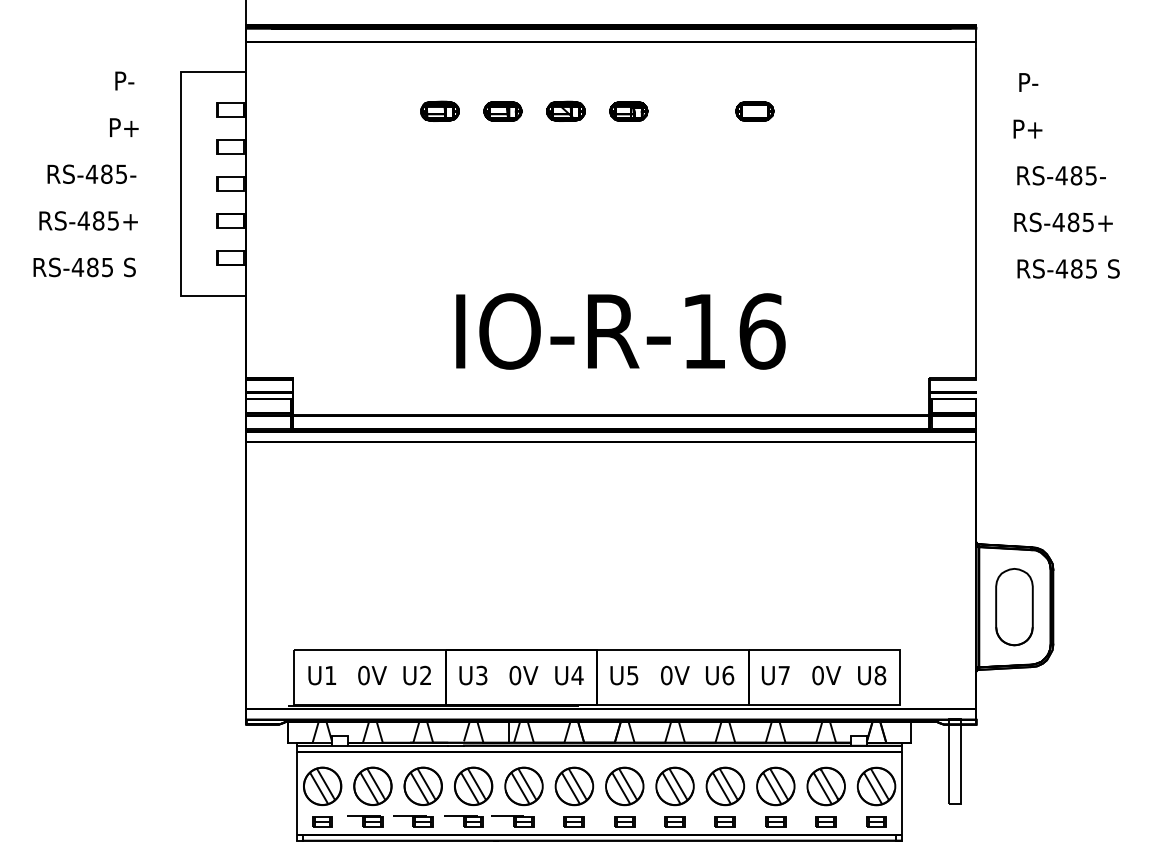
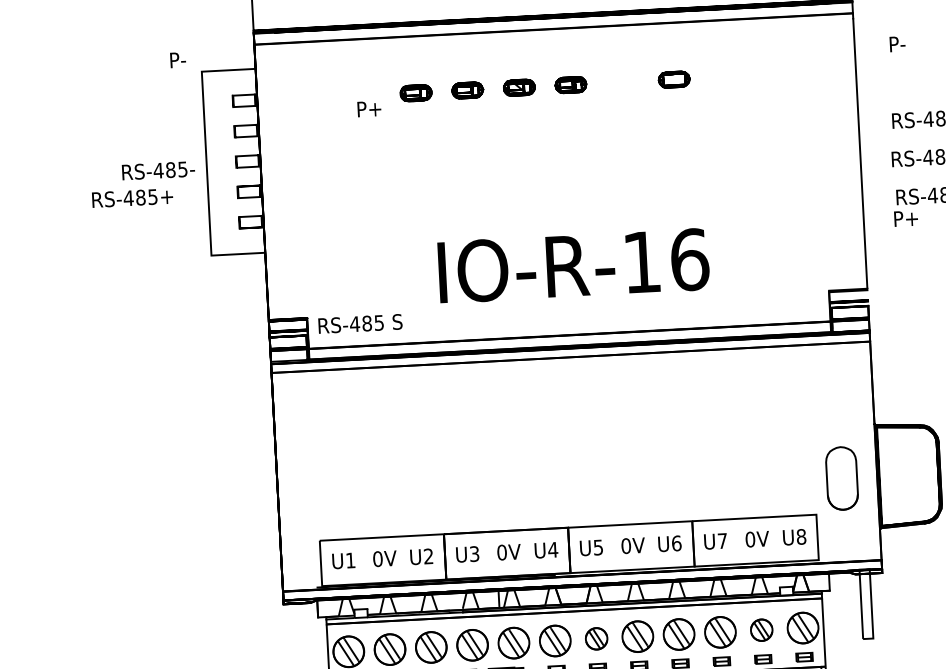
text: (124, 80) -> (177, 59), moved
text: (124, 127) -> (369, 108), moved
text: (1027, 128) -> (905, 218), moved
text: (91, 173) -> (158, 170), moved
text: (84, 267) -> (360, 323), moved
part: (1014, 607) -> (842, 478), moved
part: (624, 786) -> (596, 638), size x0.7
part: (825, 786) -> (761, 630), size x0.7

